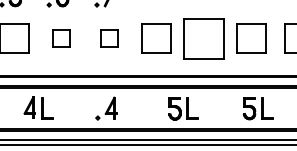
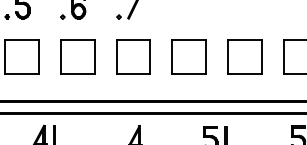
part: (61, 38) -> (77, 56), size x1.67
part: (109, 38) -> (133, 56), size x1.67
part: (204, 38) -> (245, 56), size x0.71

